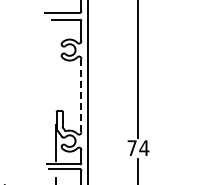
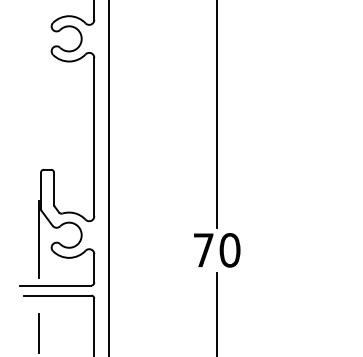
line: (81, 95) -> (94, 136), dashed -> solid
text: (144, 148) -> (230, 251), 74 -> 70

